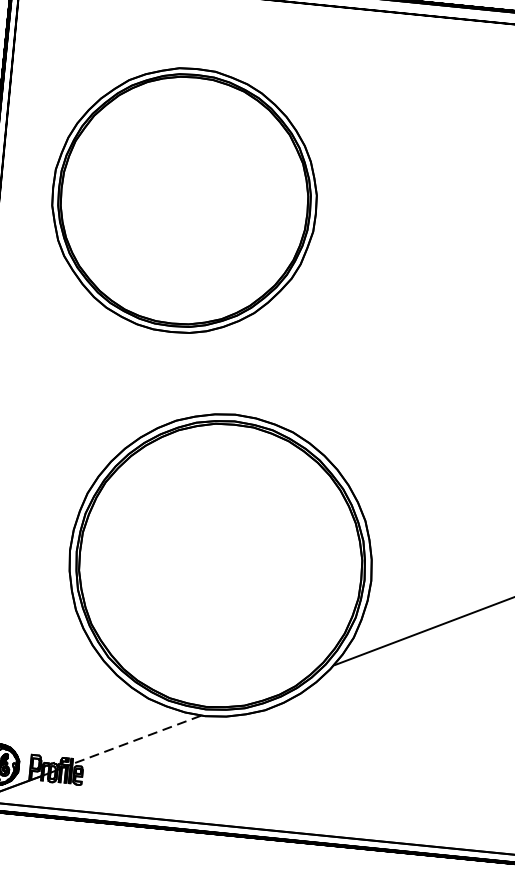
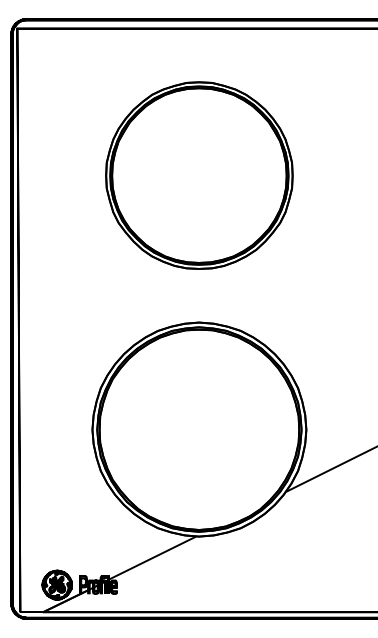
part: (184, 200) -> (199, 175), moved
line: (136, 740) -> (152, 558), dashed -> solid

